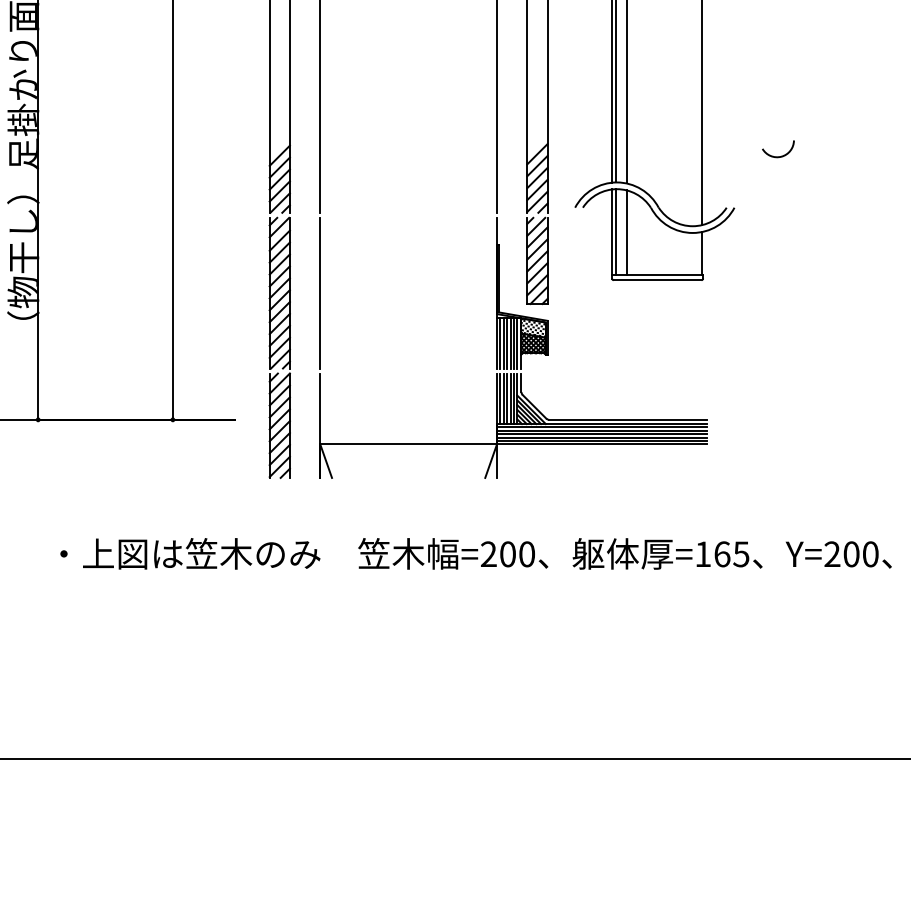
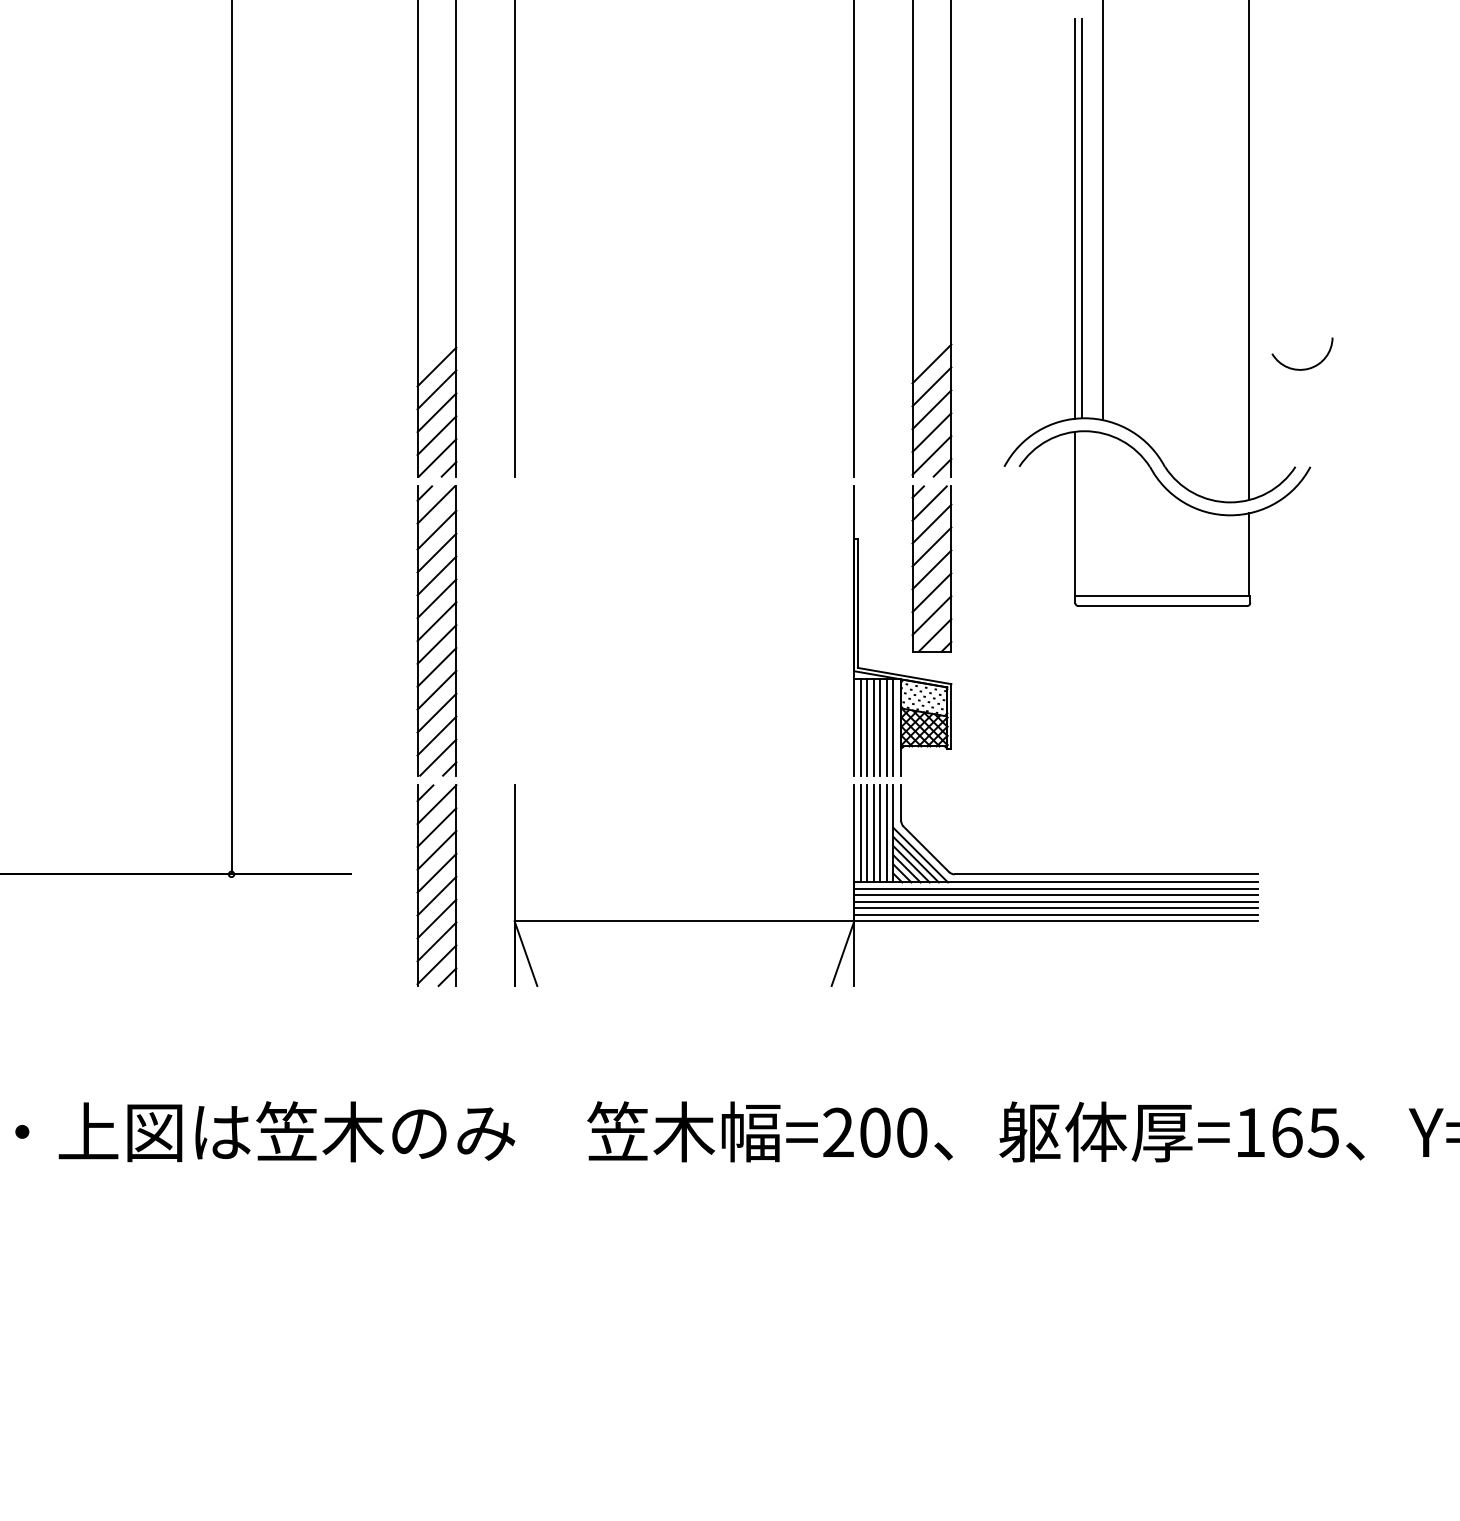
arc: (781, 155) -> (1308, 366), moved
line: (615, 232) -> (1081, 514), removed
line: (626, 232) -> (1103, 514), removed
line: (320, 292) -> (515, 629), removed

